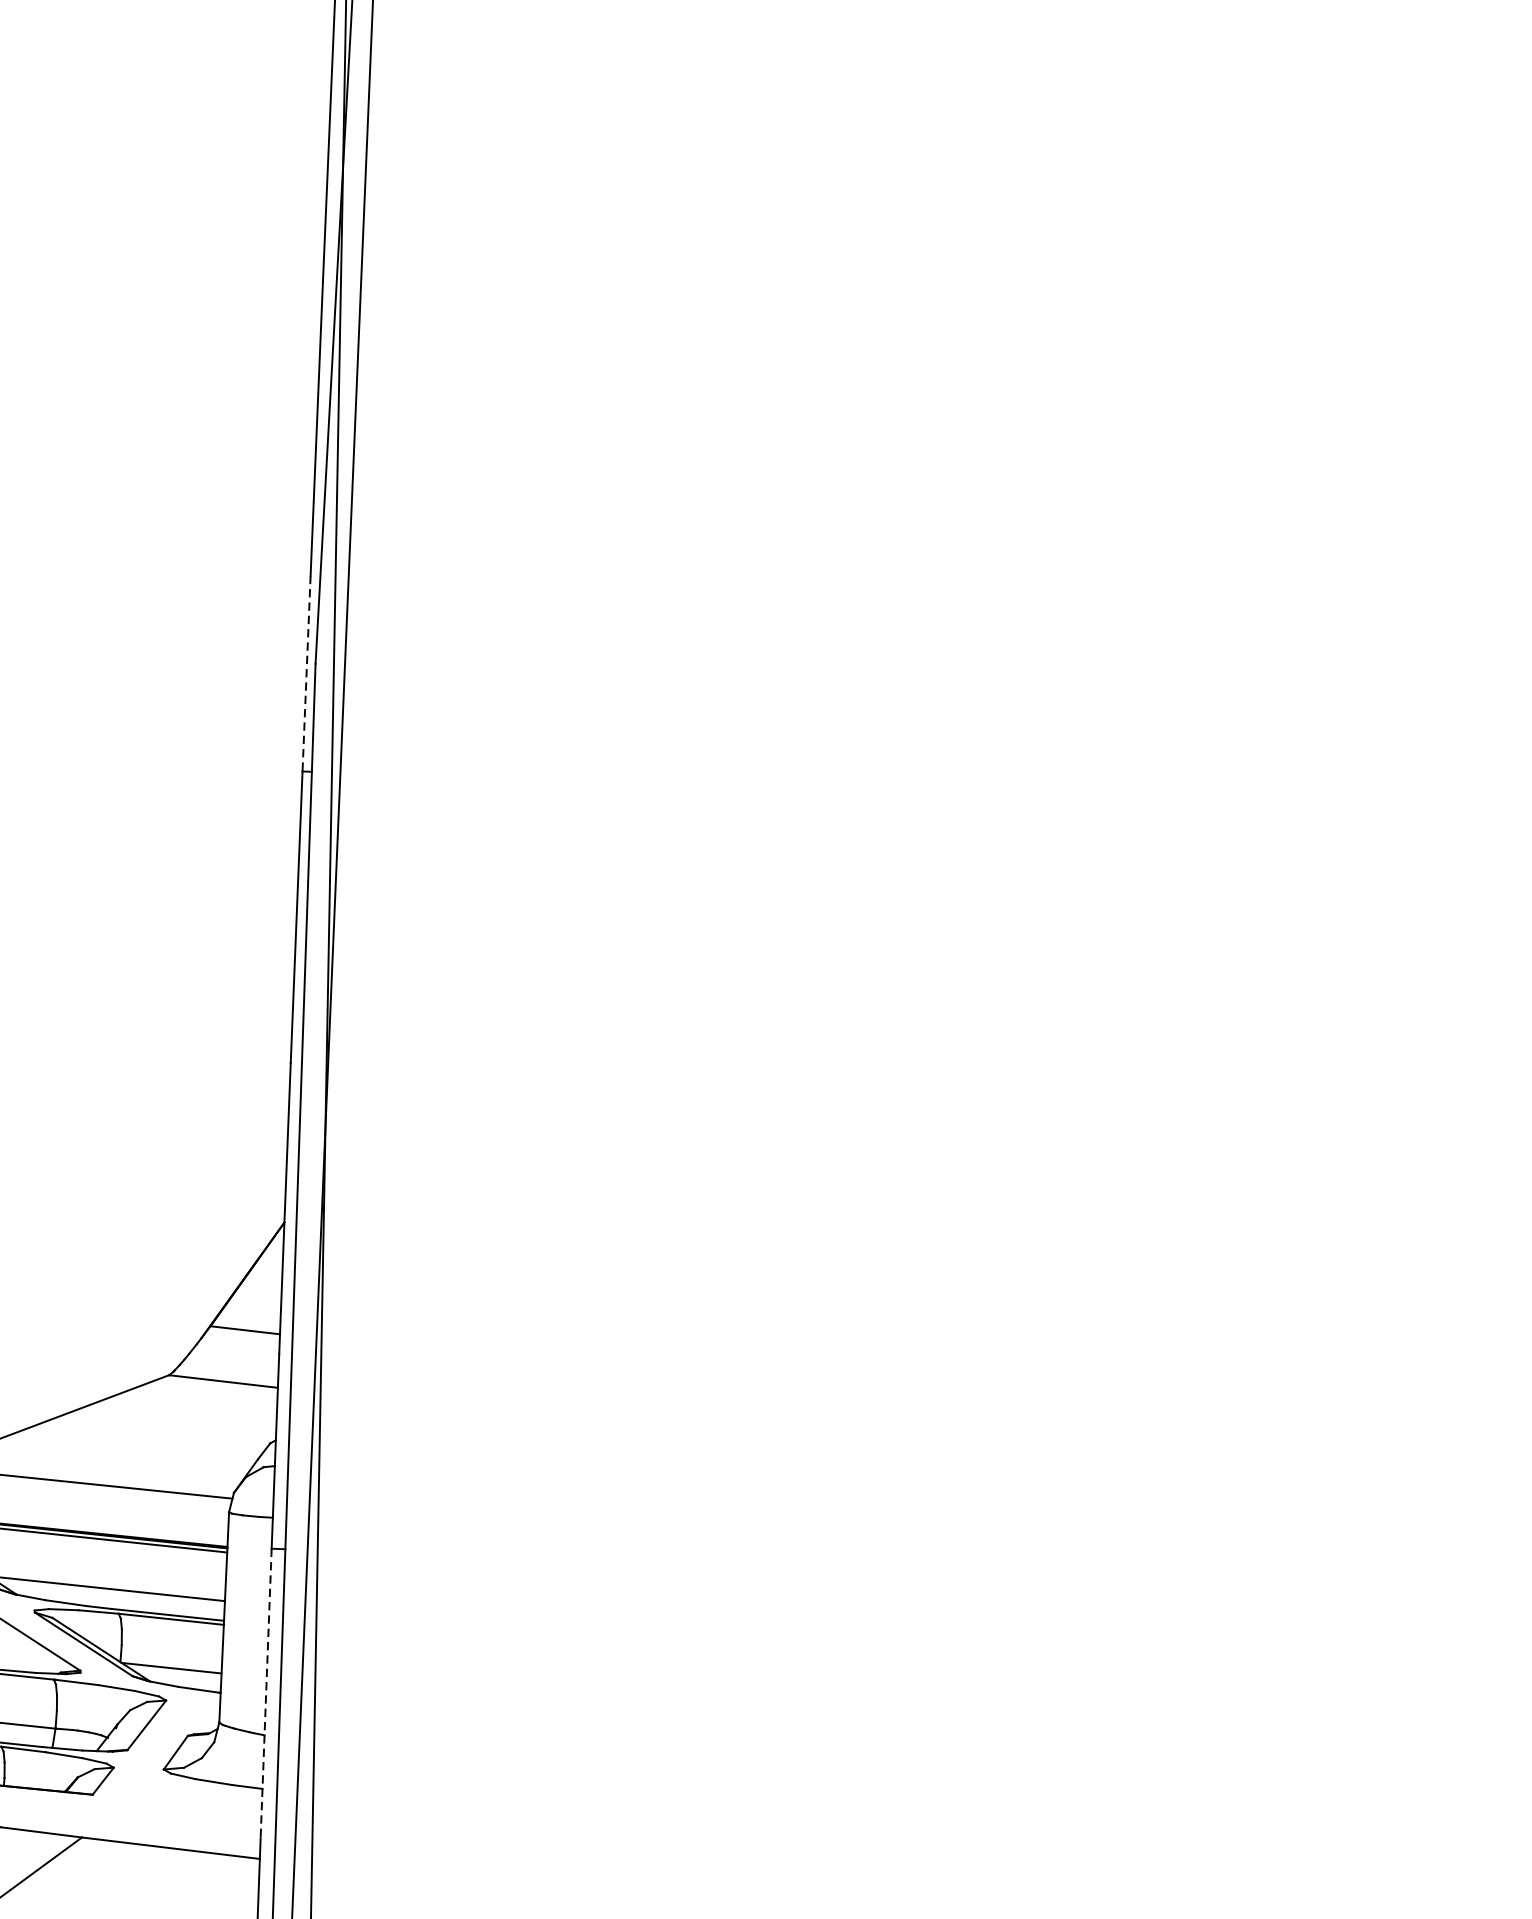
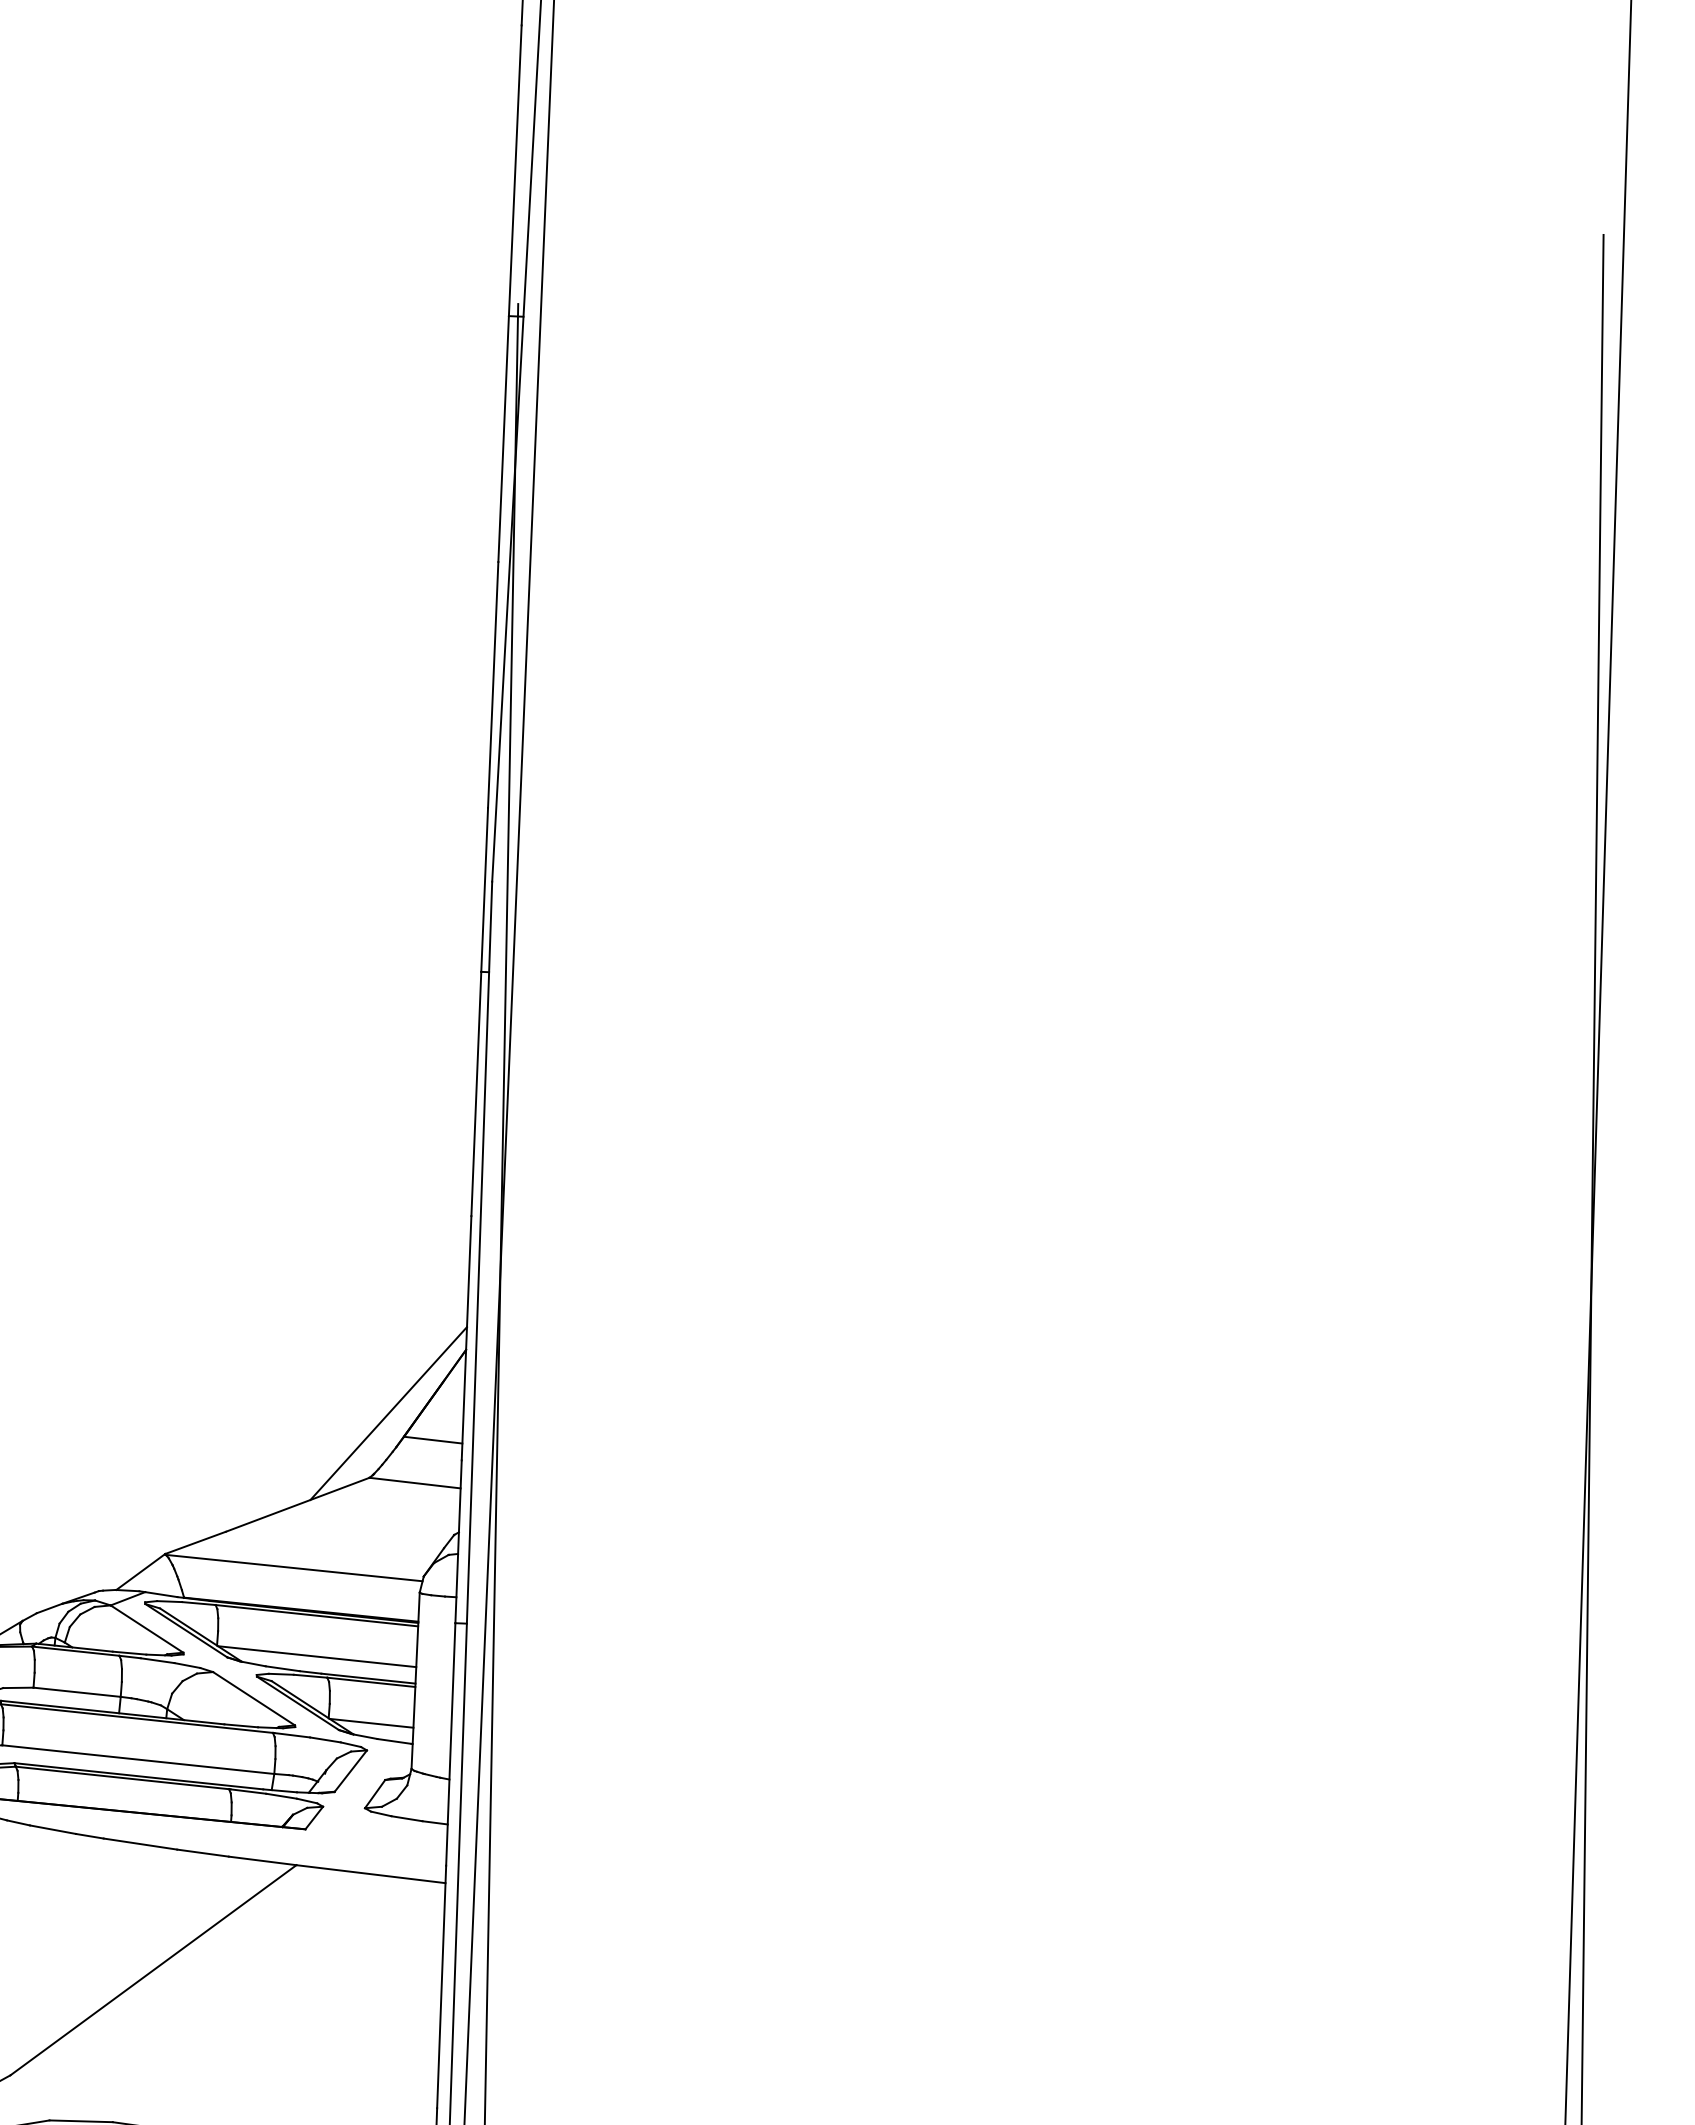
line: (306, 674) -> (484, 890), dashed -> solid
line: (191, 1298) -> (388, 1413), added
line: (265, 1693) -> (450, 1744), dashed -> solid

